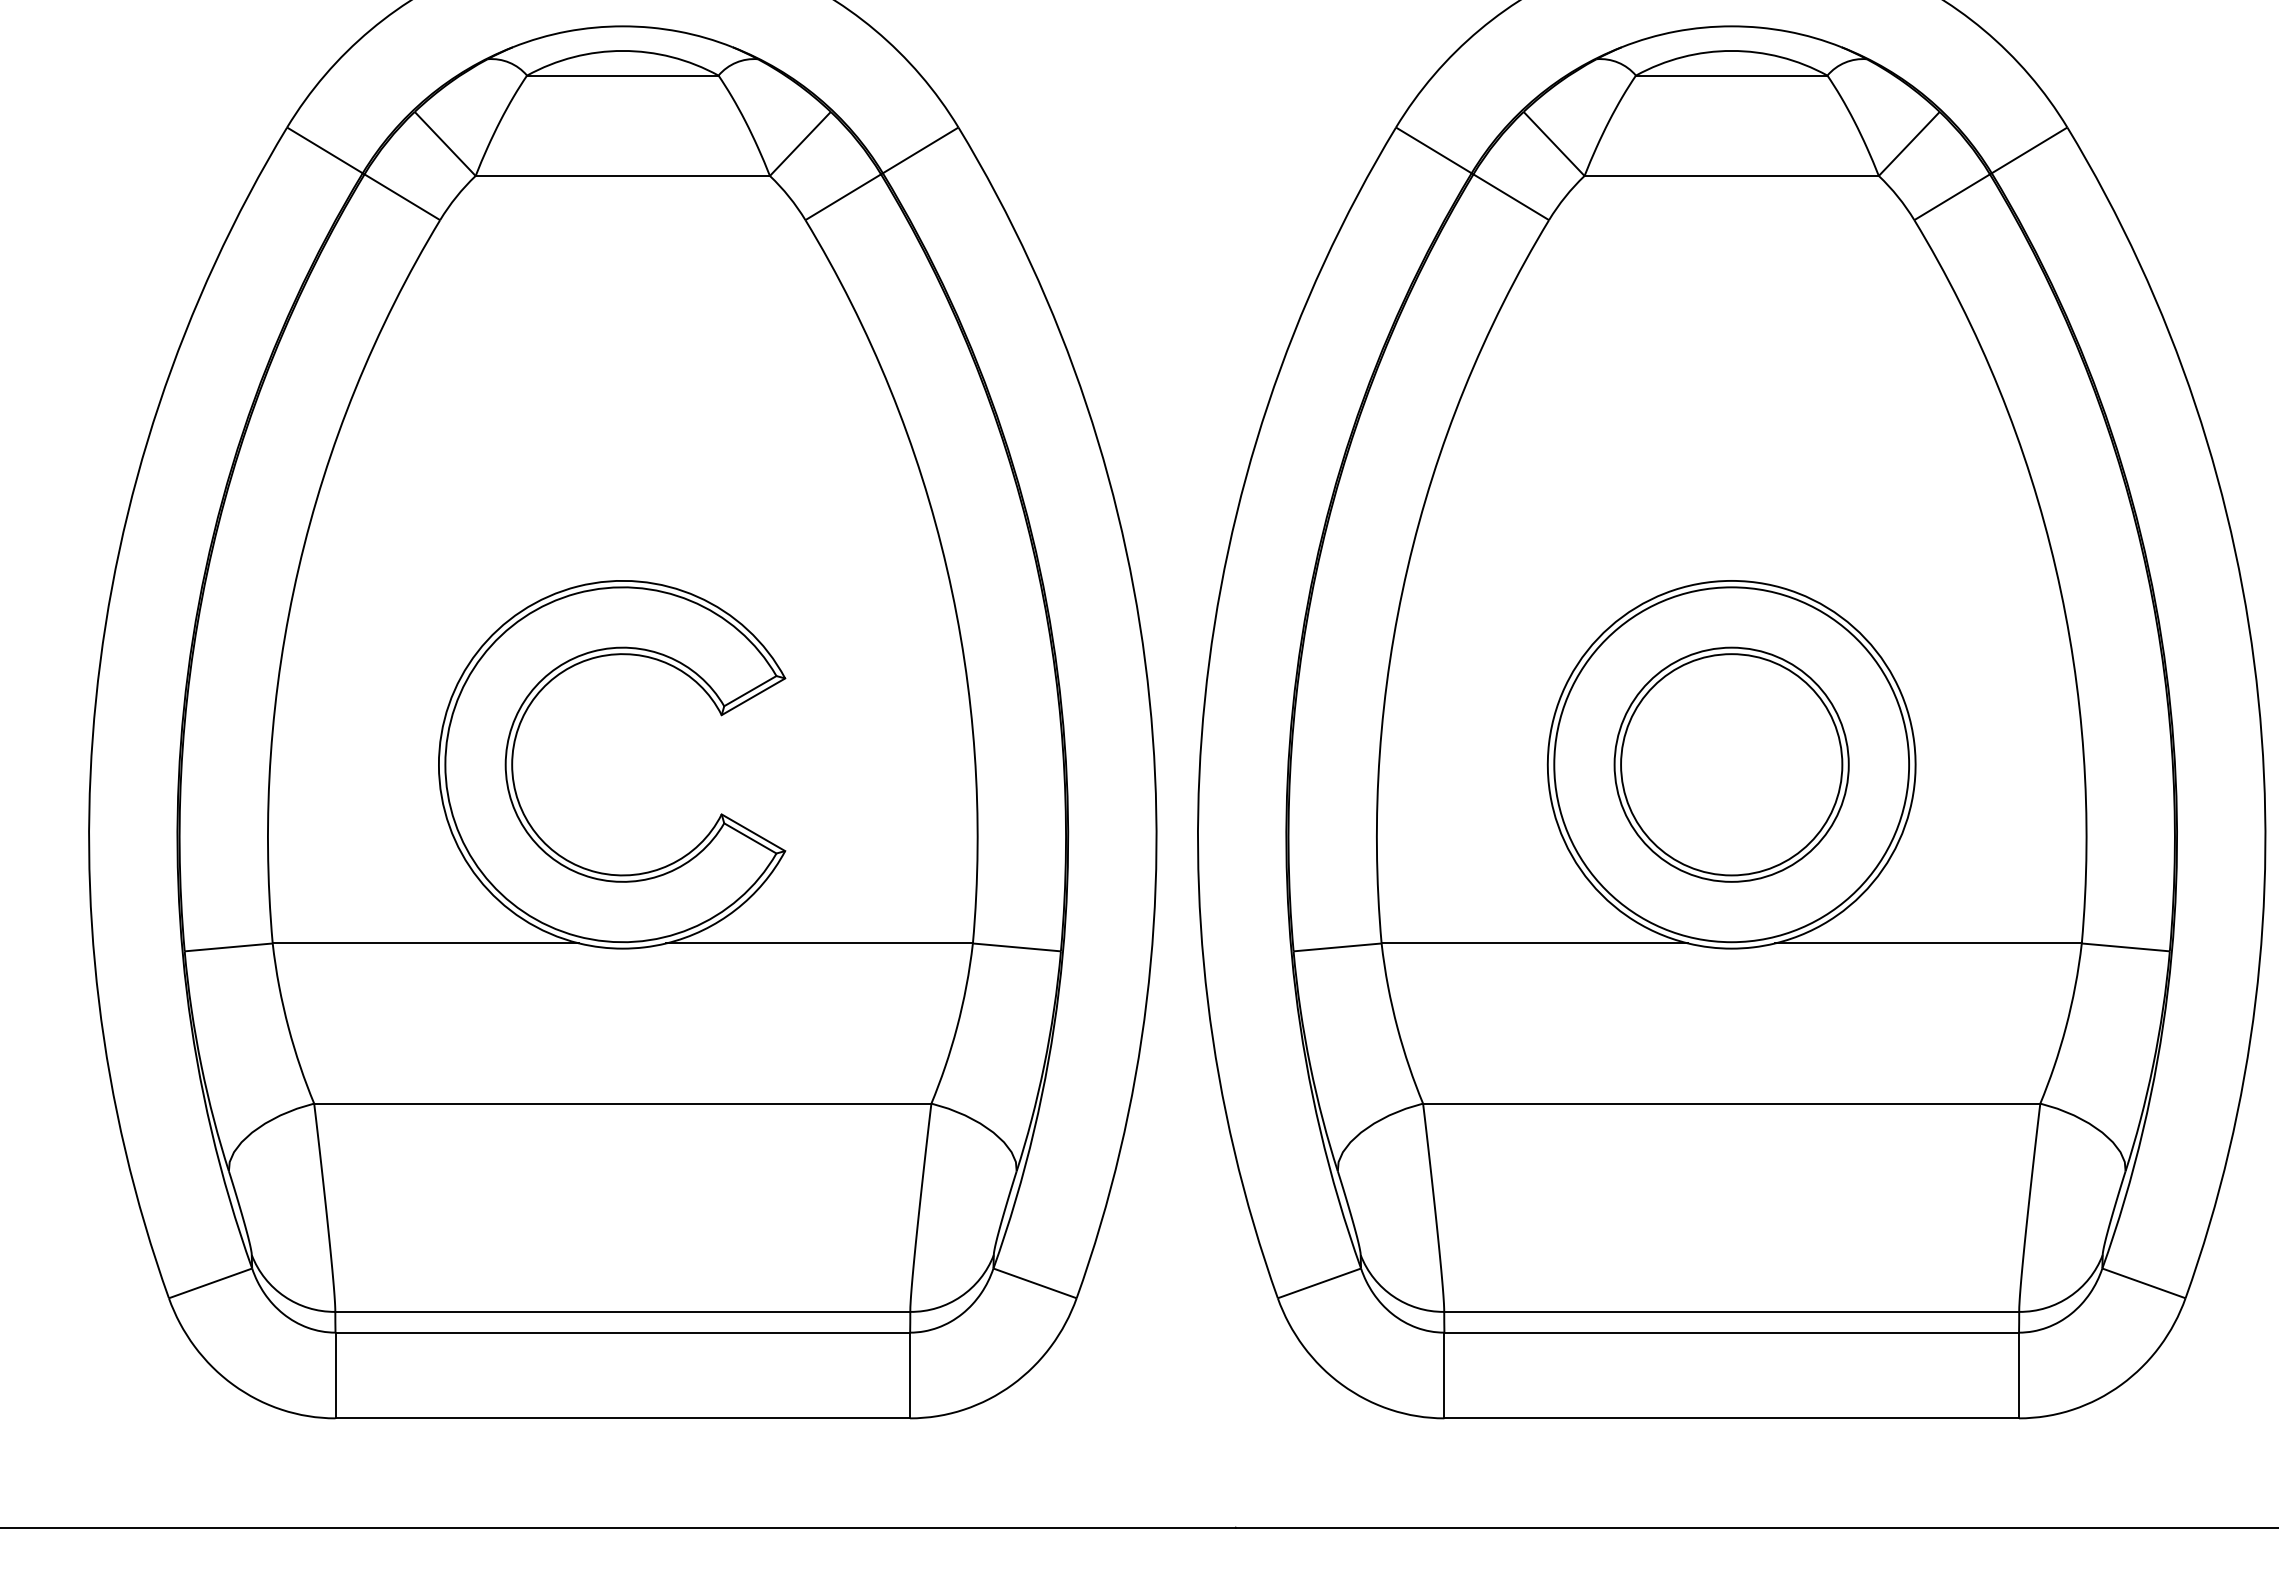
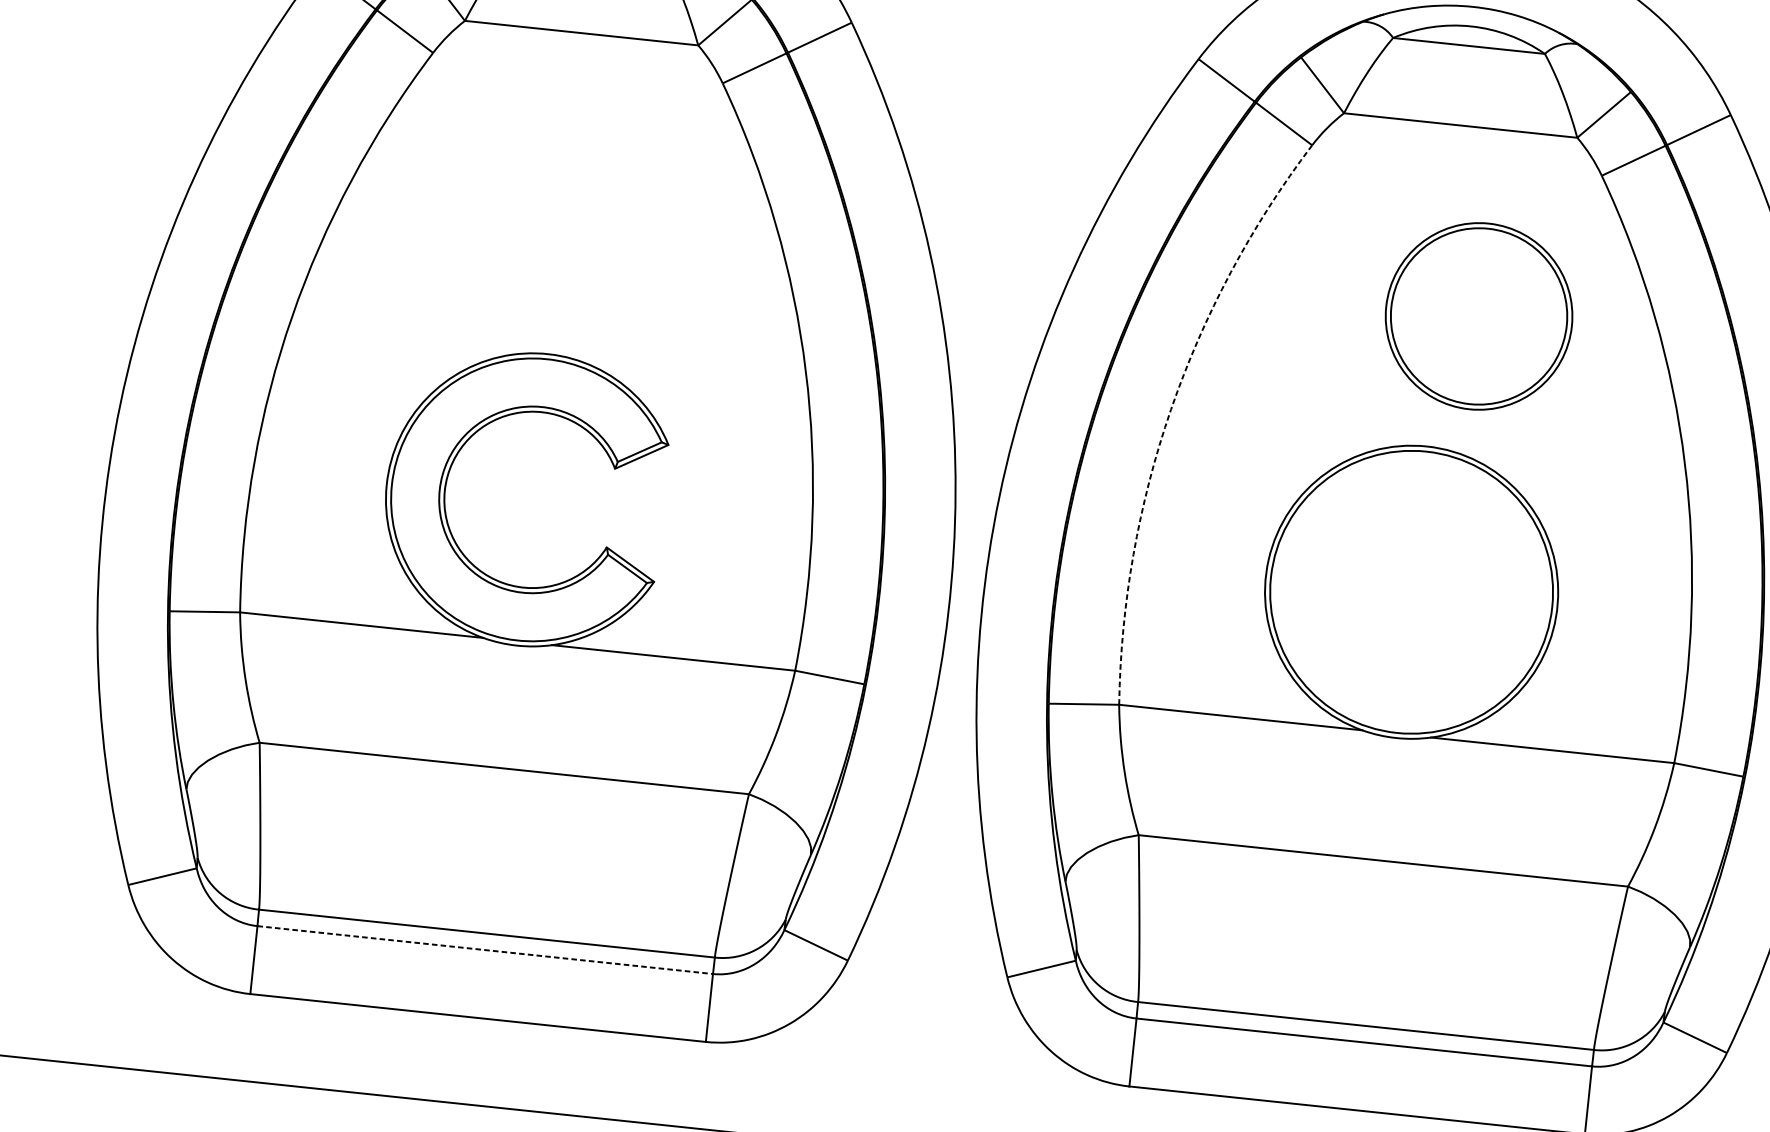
arc: (1407, 568) -> (1170, 409), solid -> dashed
part: (1731, 764) -> (1478, 316), moved
line: (623, 1332) -> (485, 950), solid -> dashed

